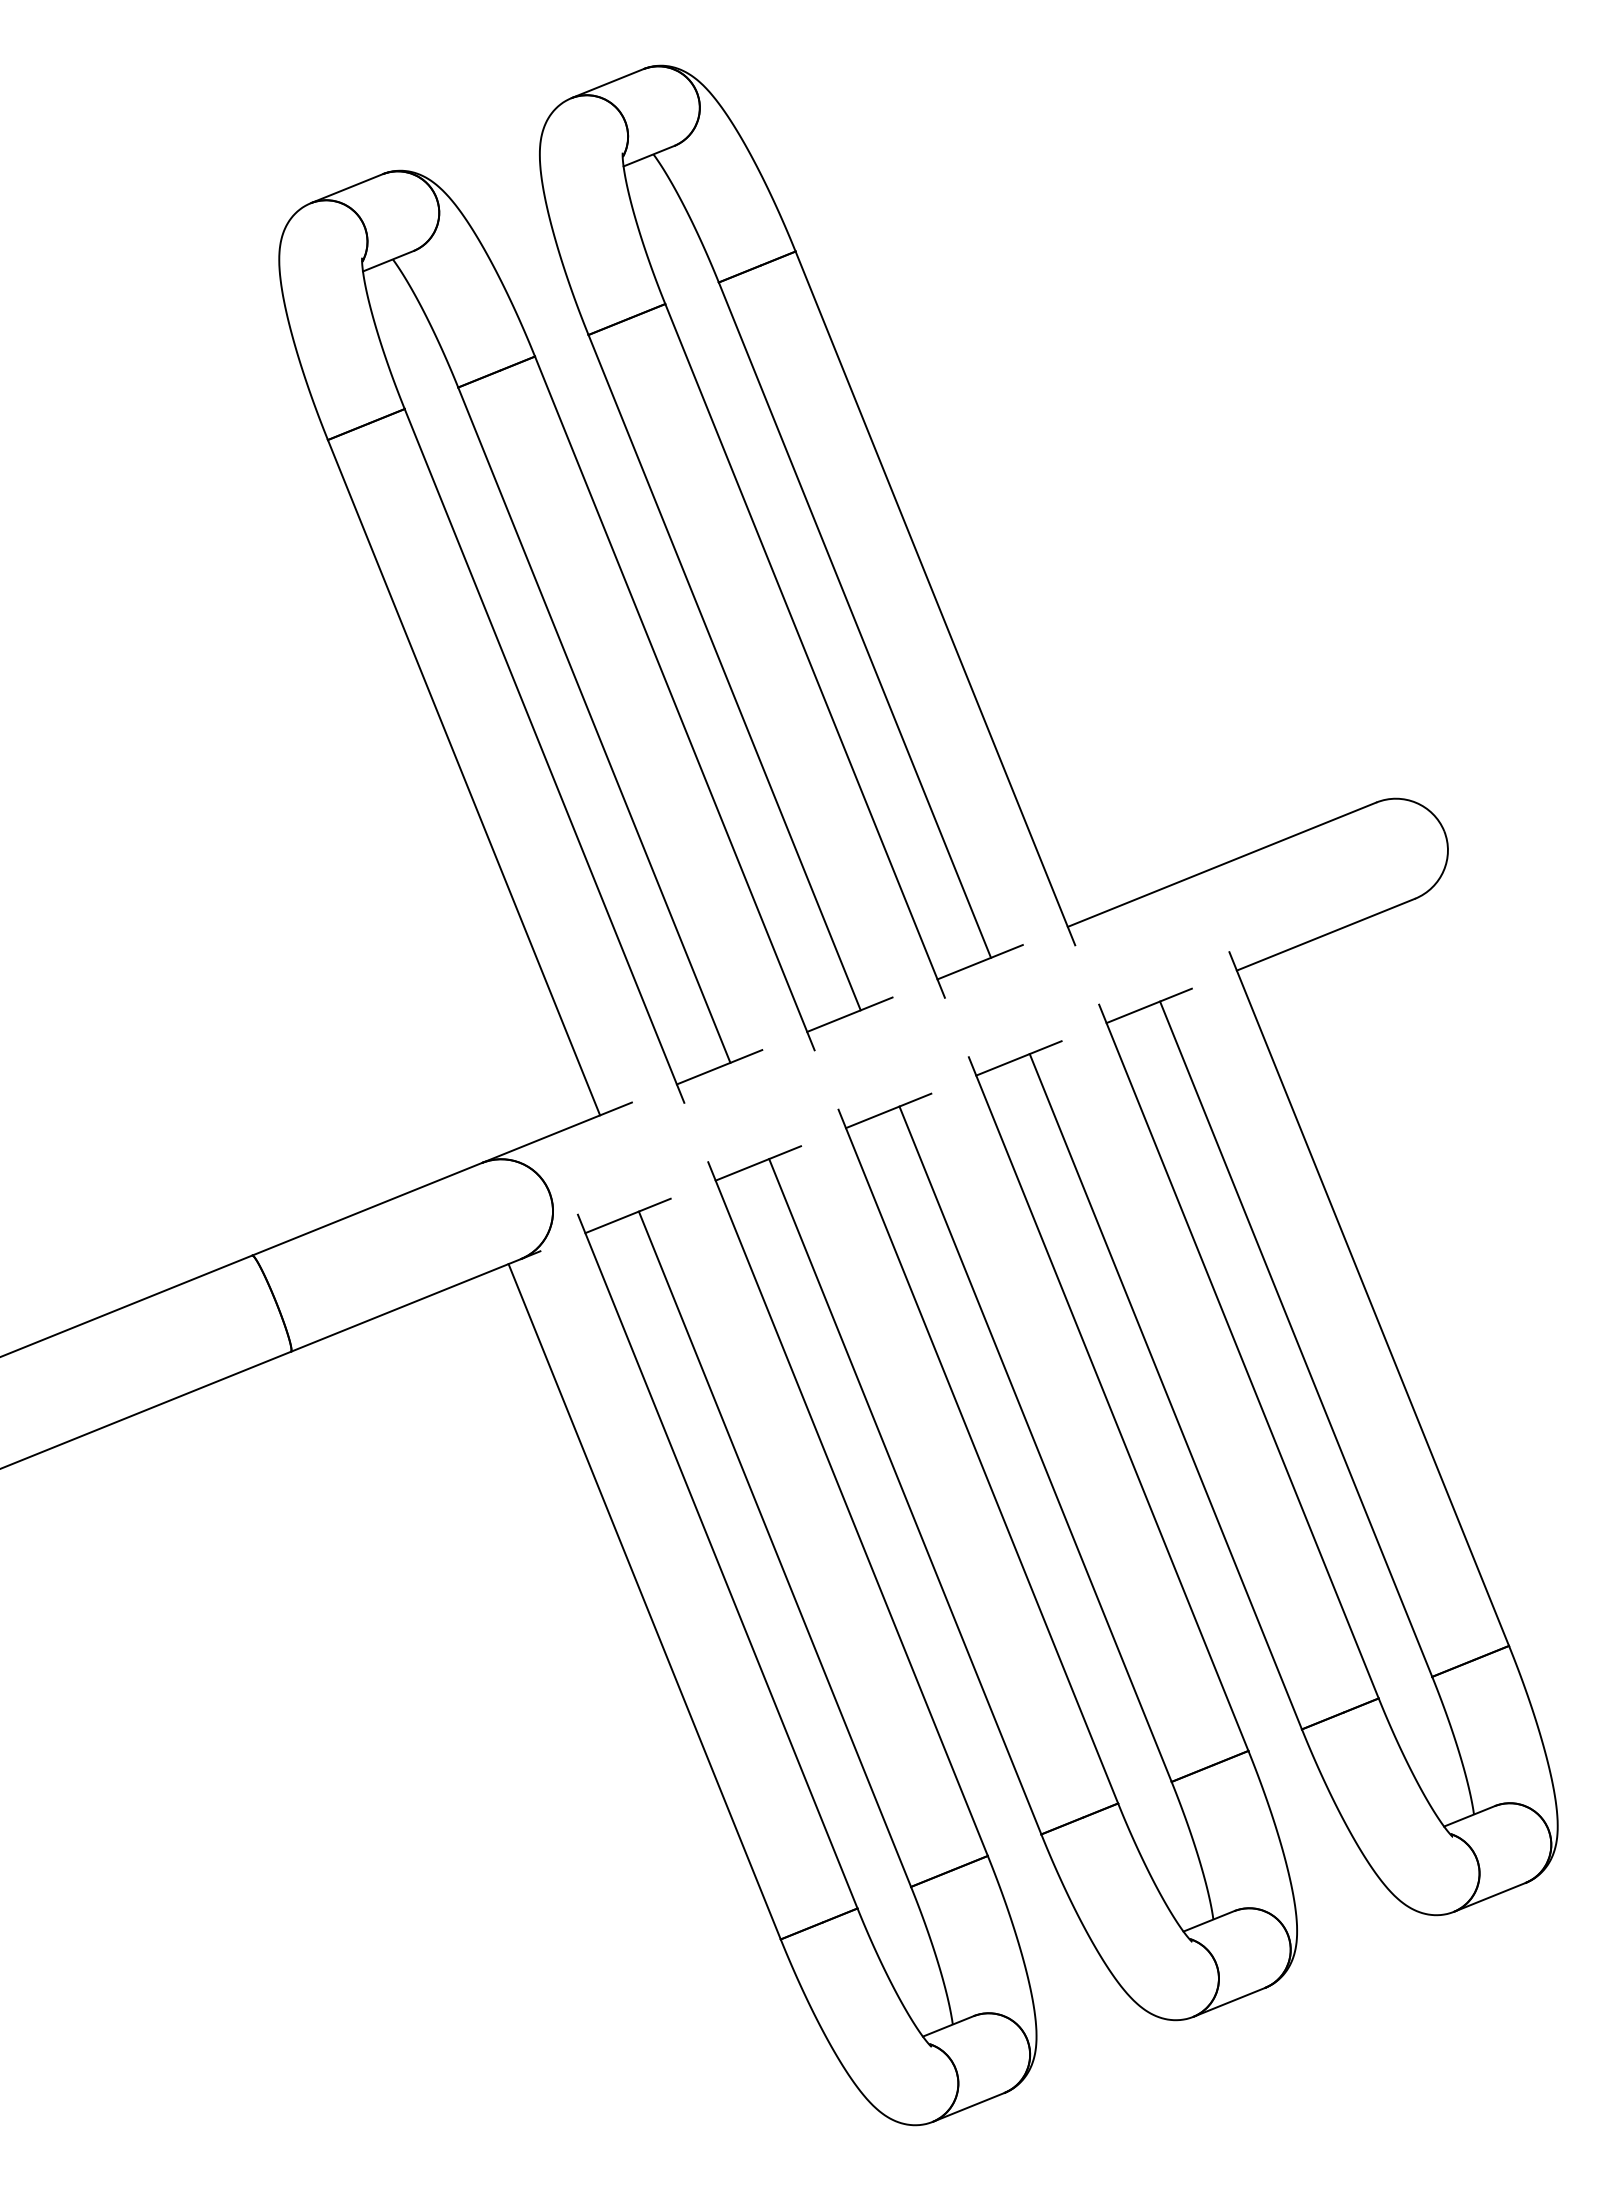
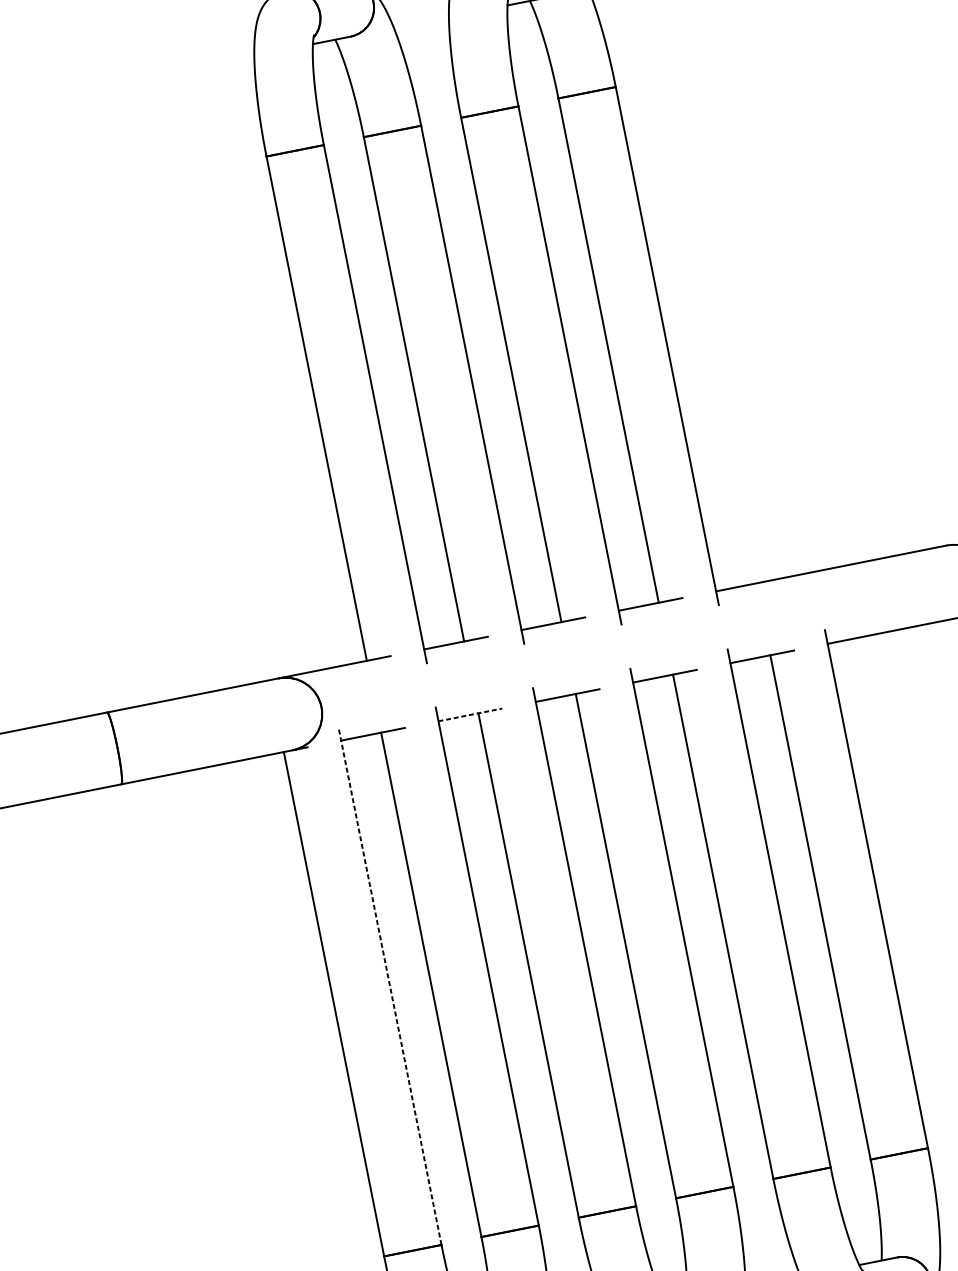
line: (758, 1163) -> (470, 715), solid -> dashed
line: (717, 1561) -> (389, 985), solid -> dashed

